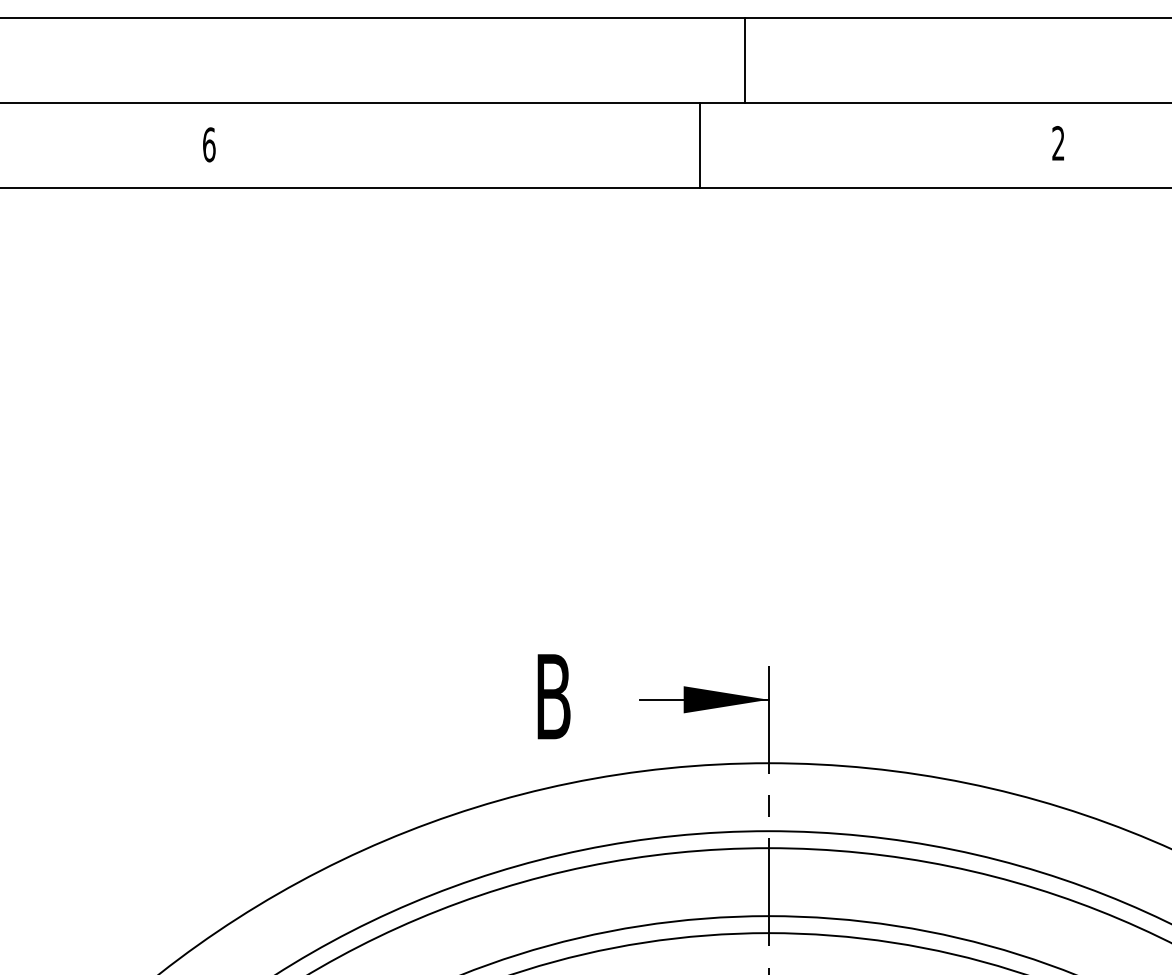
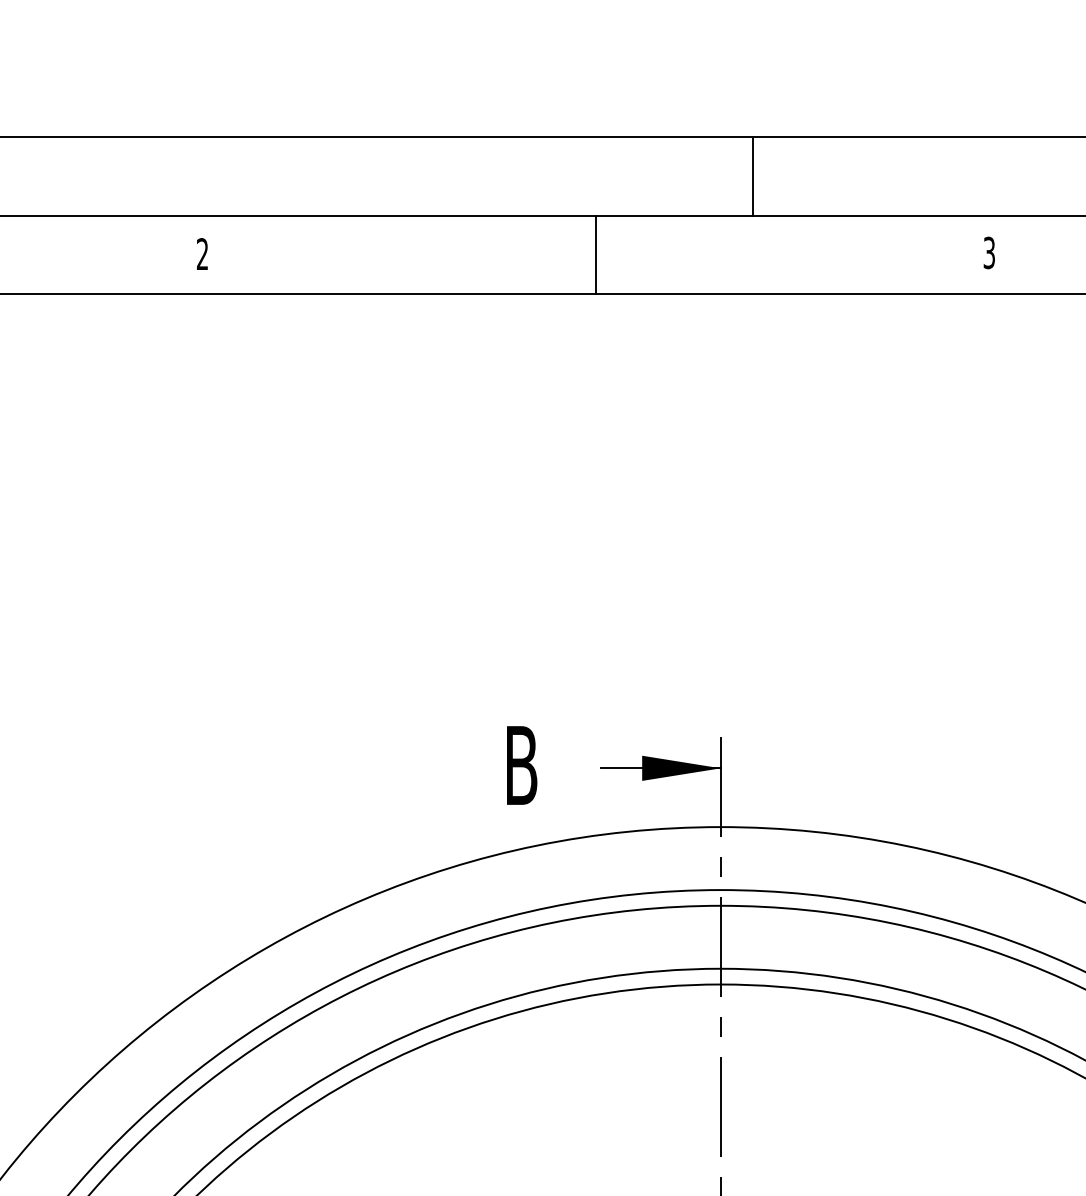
line: (745, 60) -> (753, 176), moved
text: (1057, 144) -> (988, 253), 2 -> 3
text: (209, 145) -> (202, 254), 6 -> 2
line: (700, 145) -> (595, 254), moved

